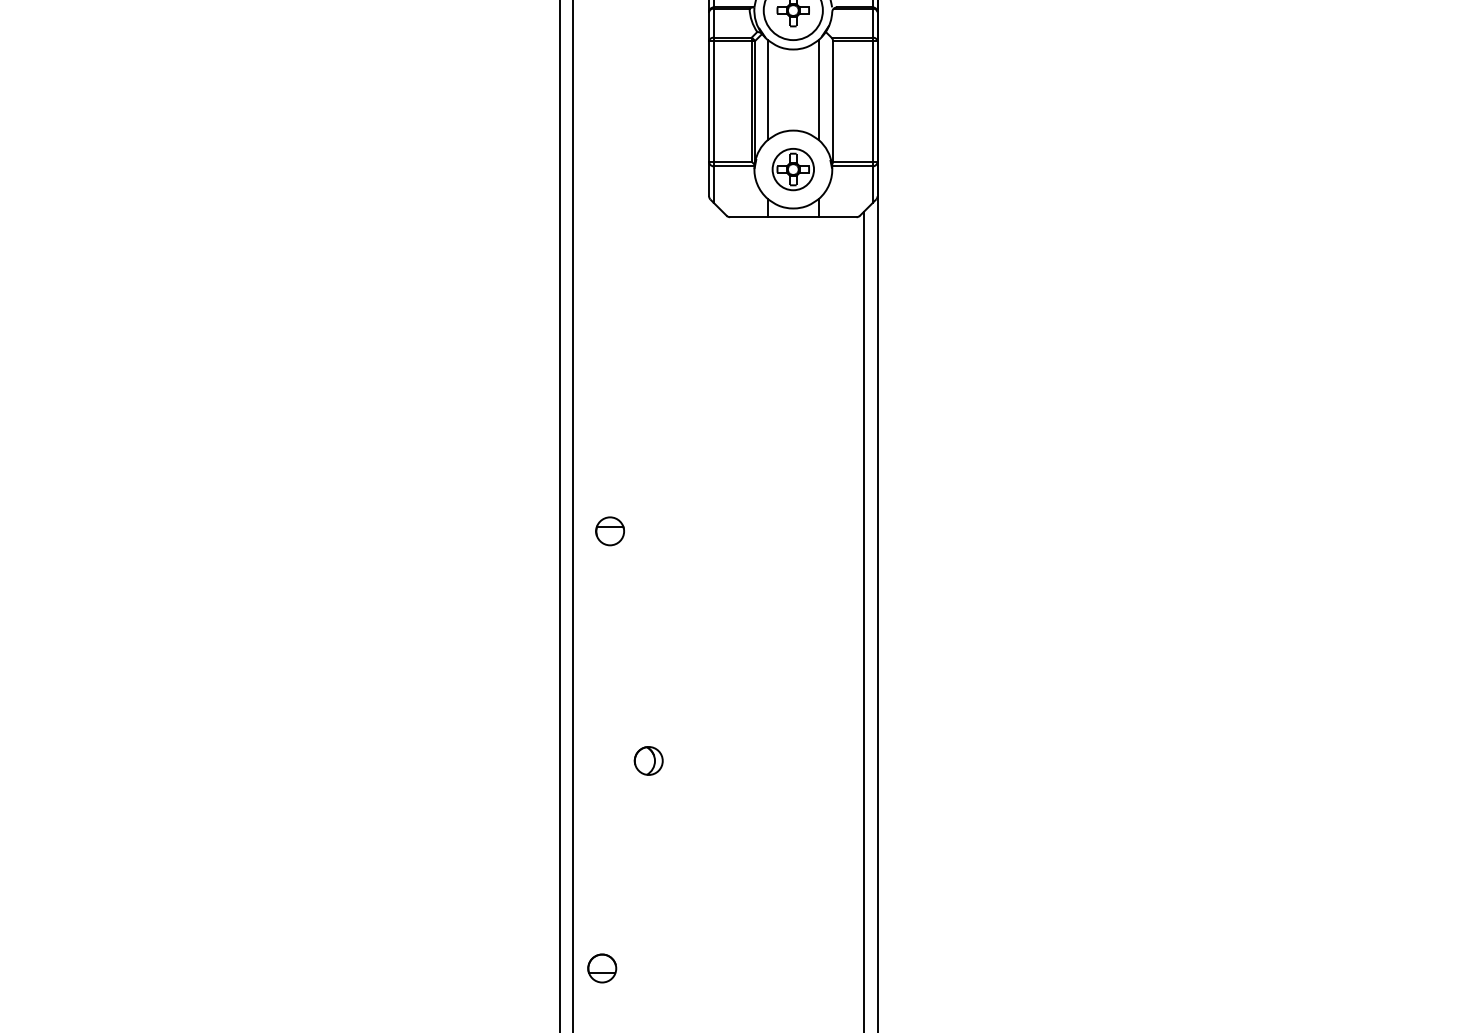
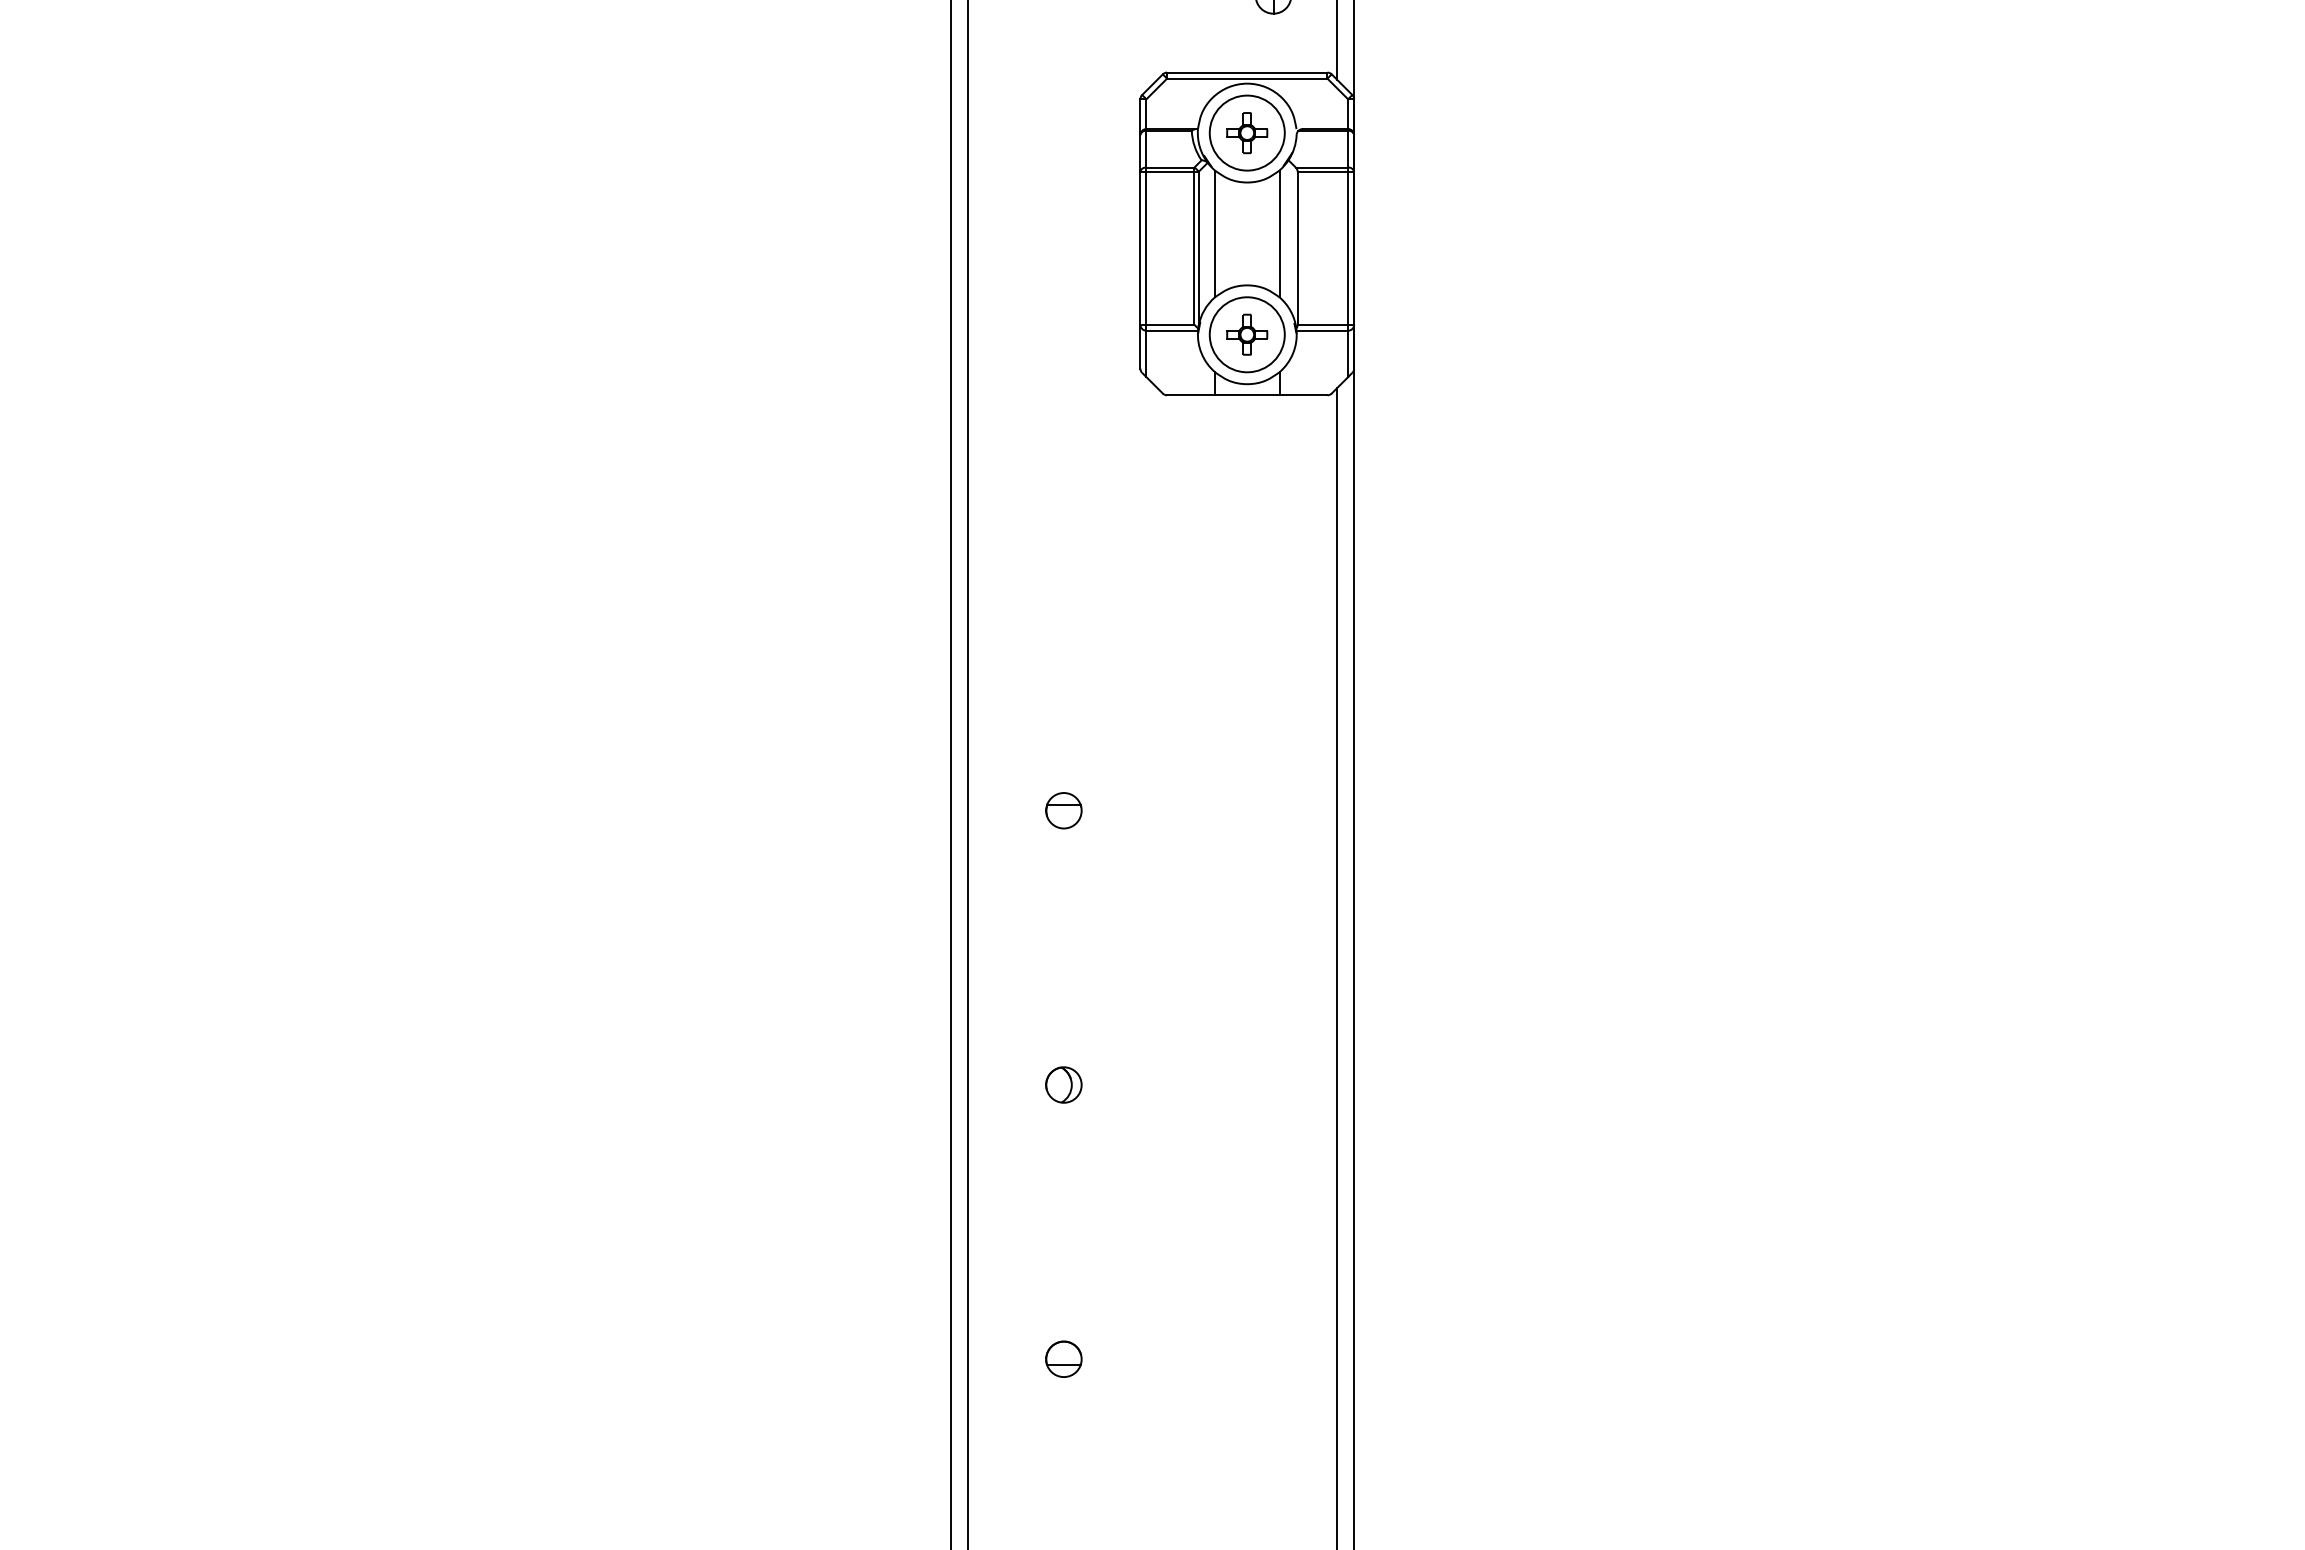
circle: (792, 169) -> (1246, 334), size x1.43
part: (609, 531) -> (1063, 810), moved
part: (601, 967) -> (1063, 1358), moved

